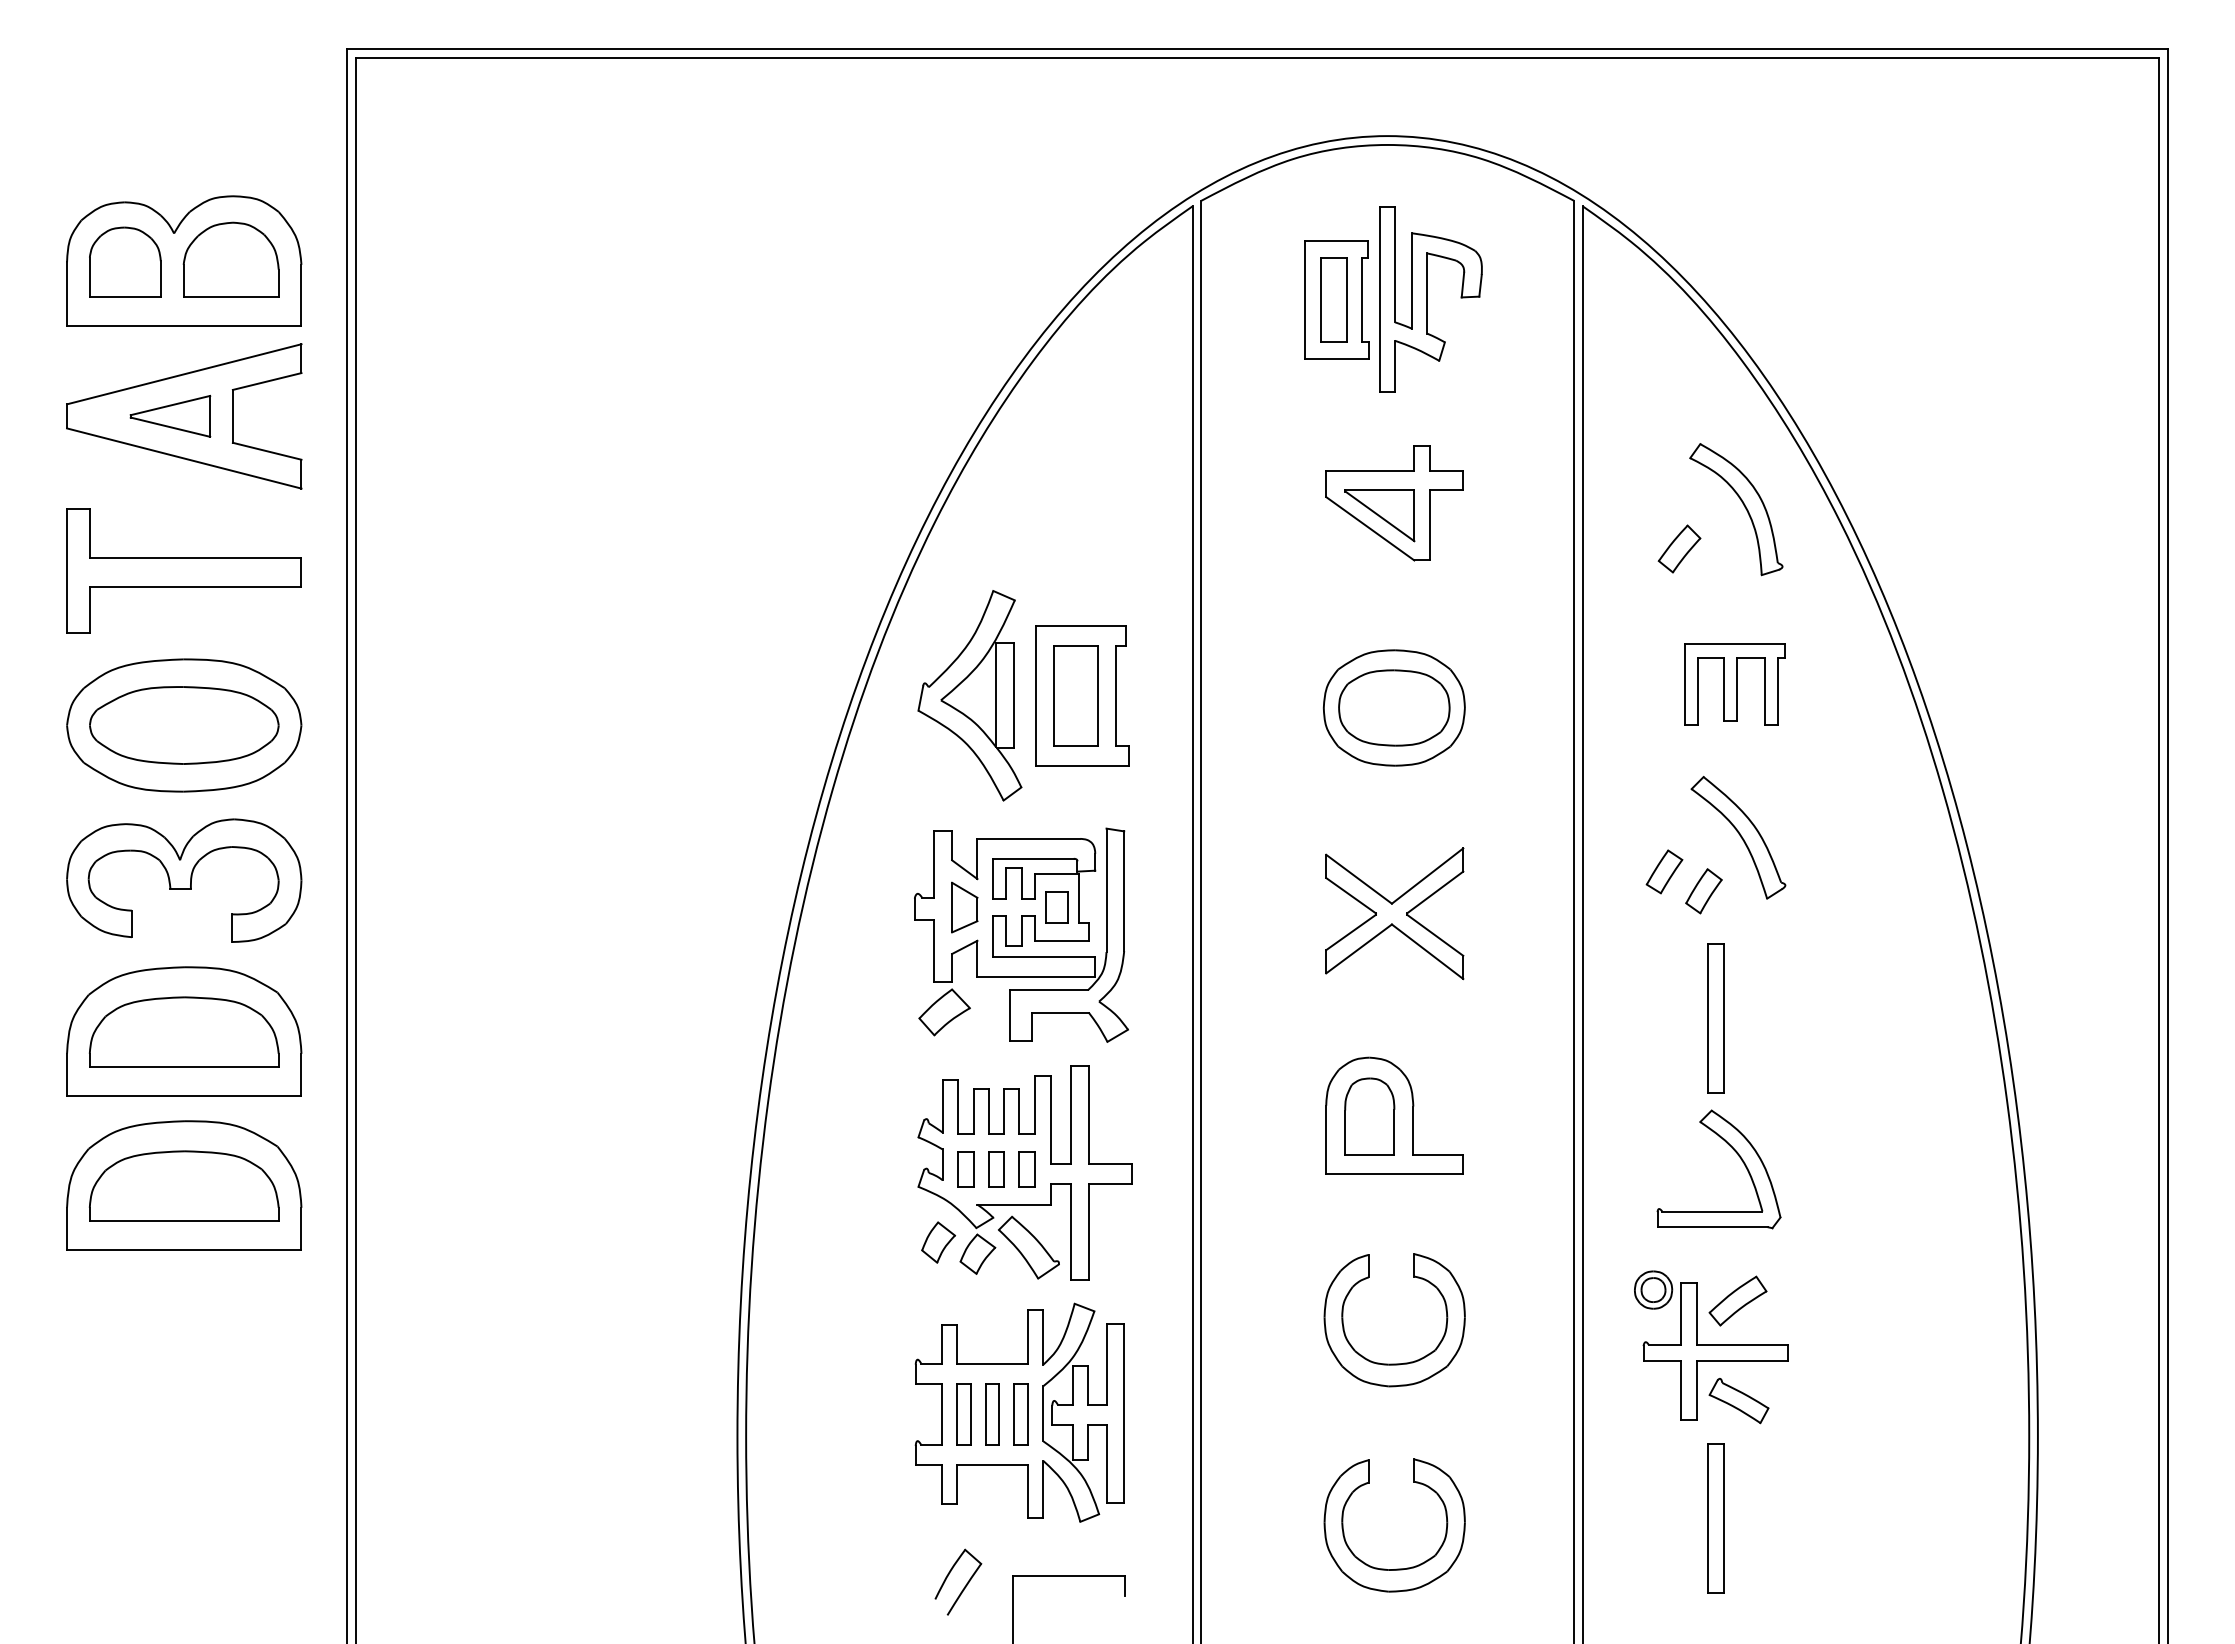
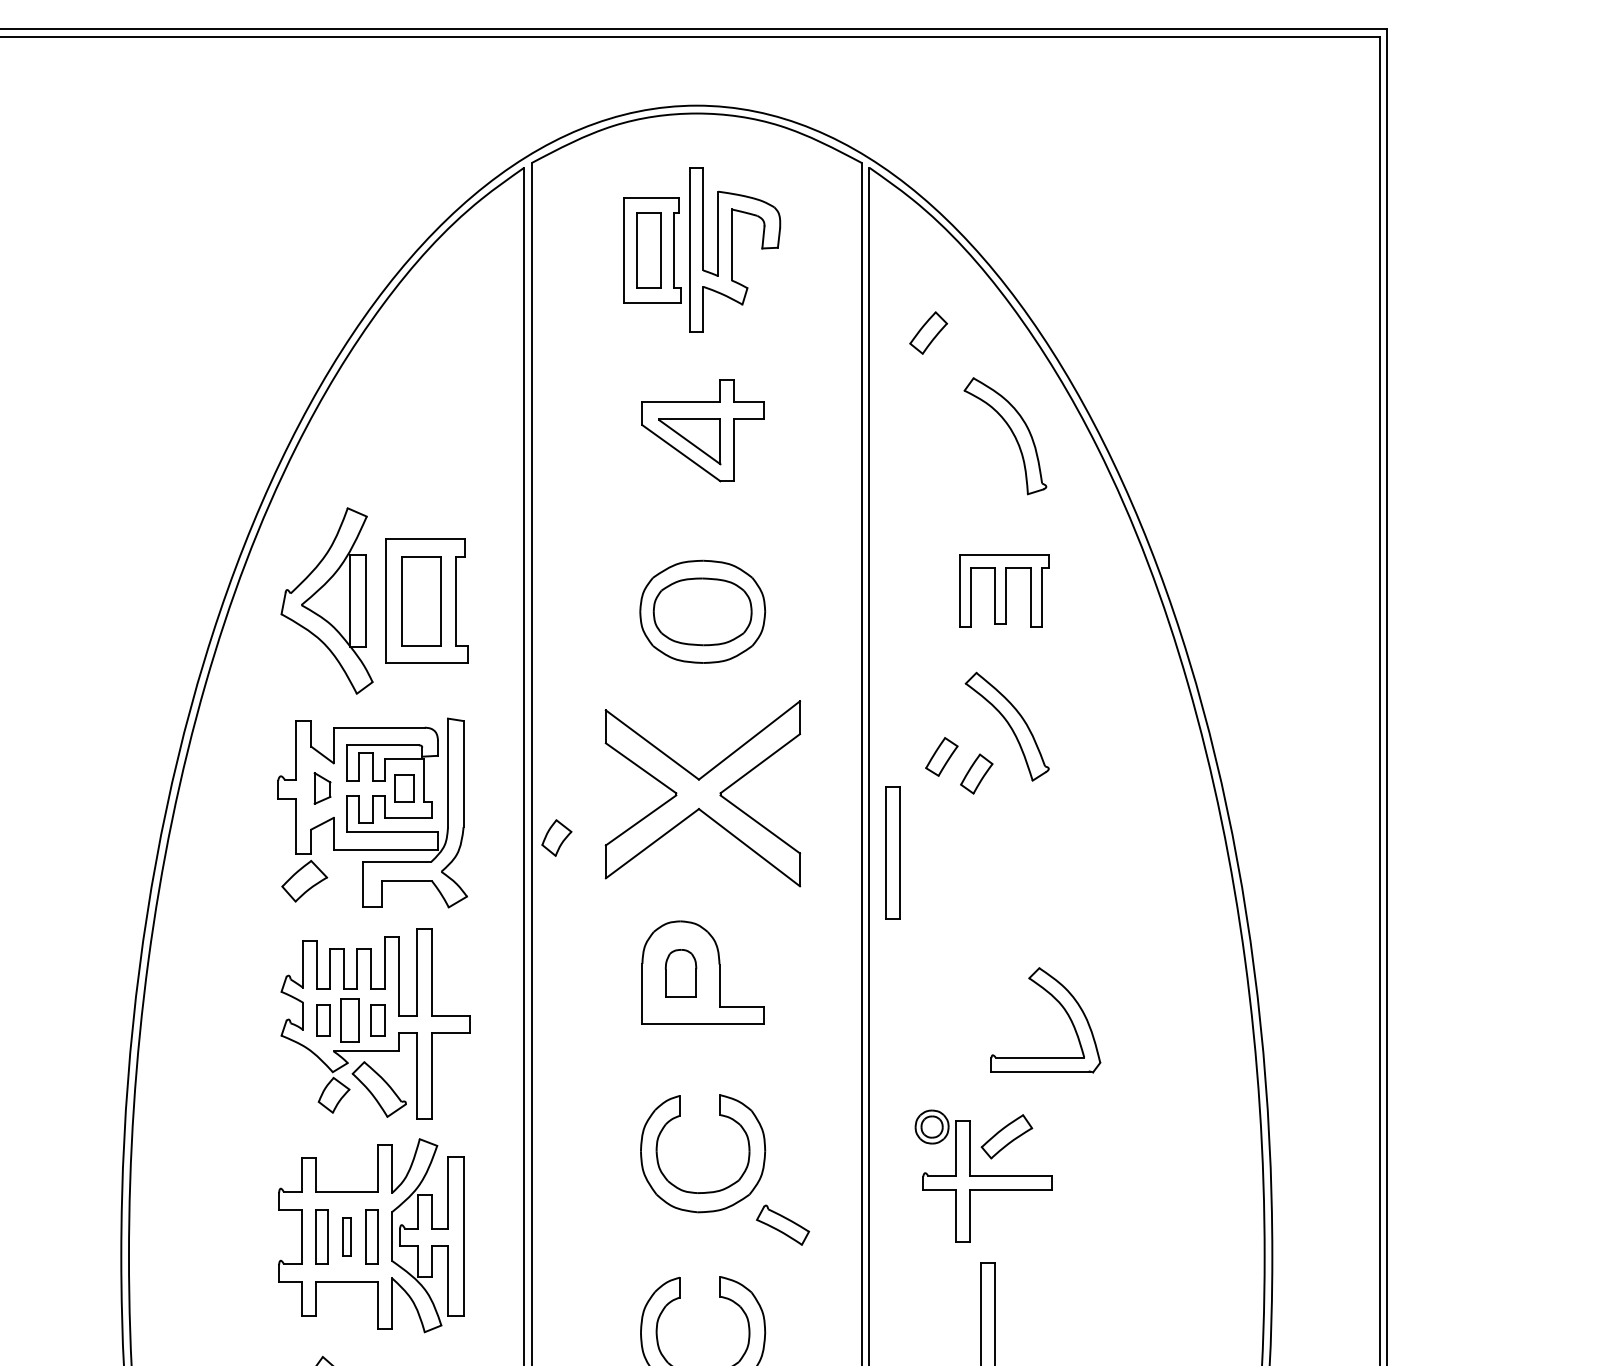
part: (1679, 548) -> (928, 332), moved
part: (964, 907) -> (322, 788), size x0.7
part: (1394, 913) -> (702, 793), size x1.6
part: (1715, 1018) -> (892, 853), moved
part: (1369, 1116) -> (680, 973), size x0.7
part: (1738, 1156) -> (1063, 1008), moved
part: (996, 1169) -> (350, 1020), size x1.4
part: (938, 1242) -> (556, 838), moved
part: (1738, 1401) -> (782, 1225), moved
part: (992, 1414) -> (347, 1237), size x0.7

